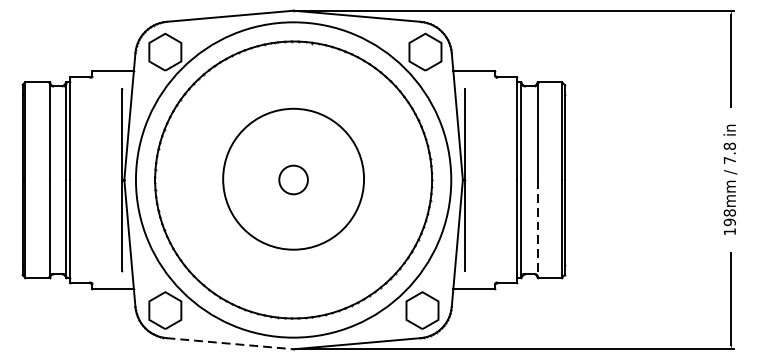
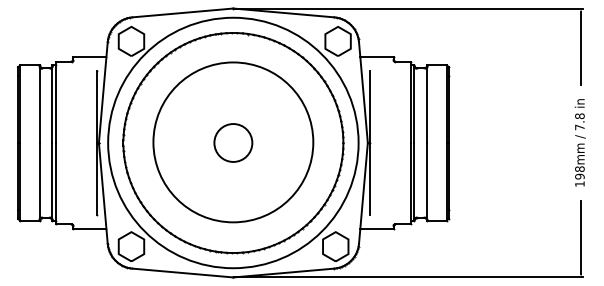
circle: (293, 179) -> (233, 142), size x1.43
circle: (293, 179) -> (233, 142), size x1.67
line: (537, 228) -> (427, 181), dashed -> solid
line: (229, 344) -> (182, 273), dashed -> solid

